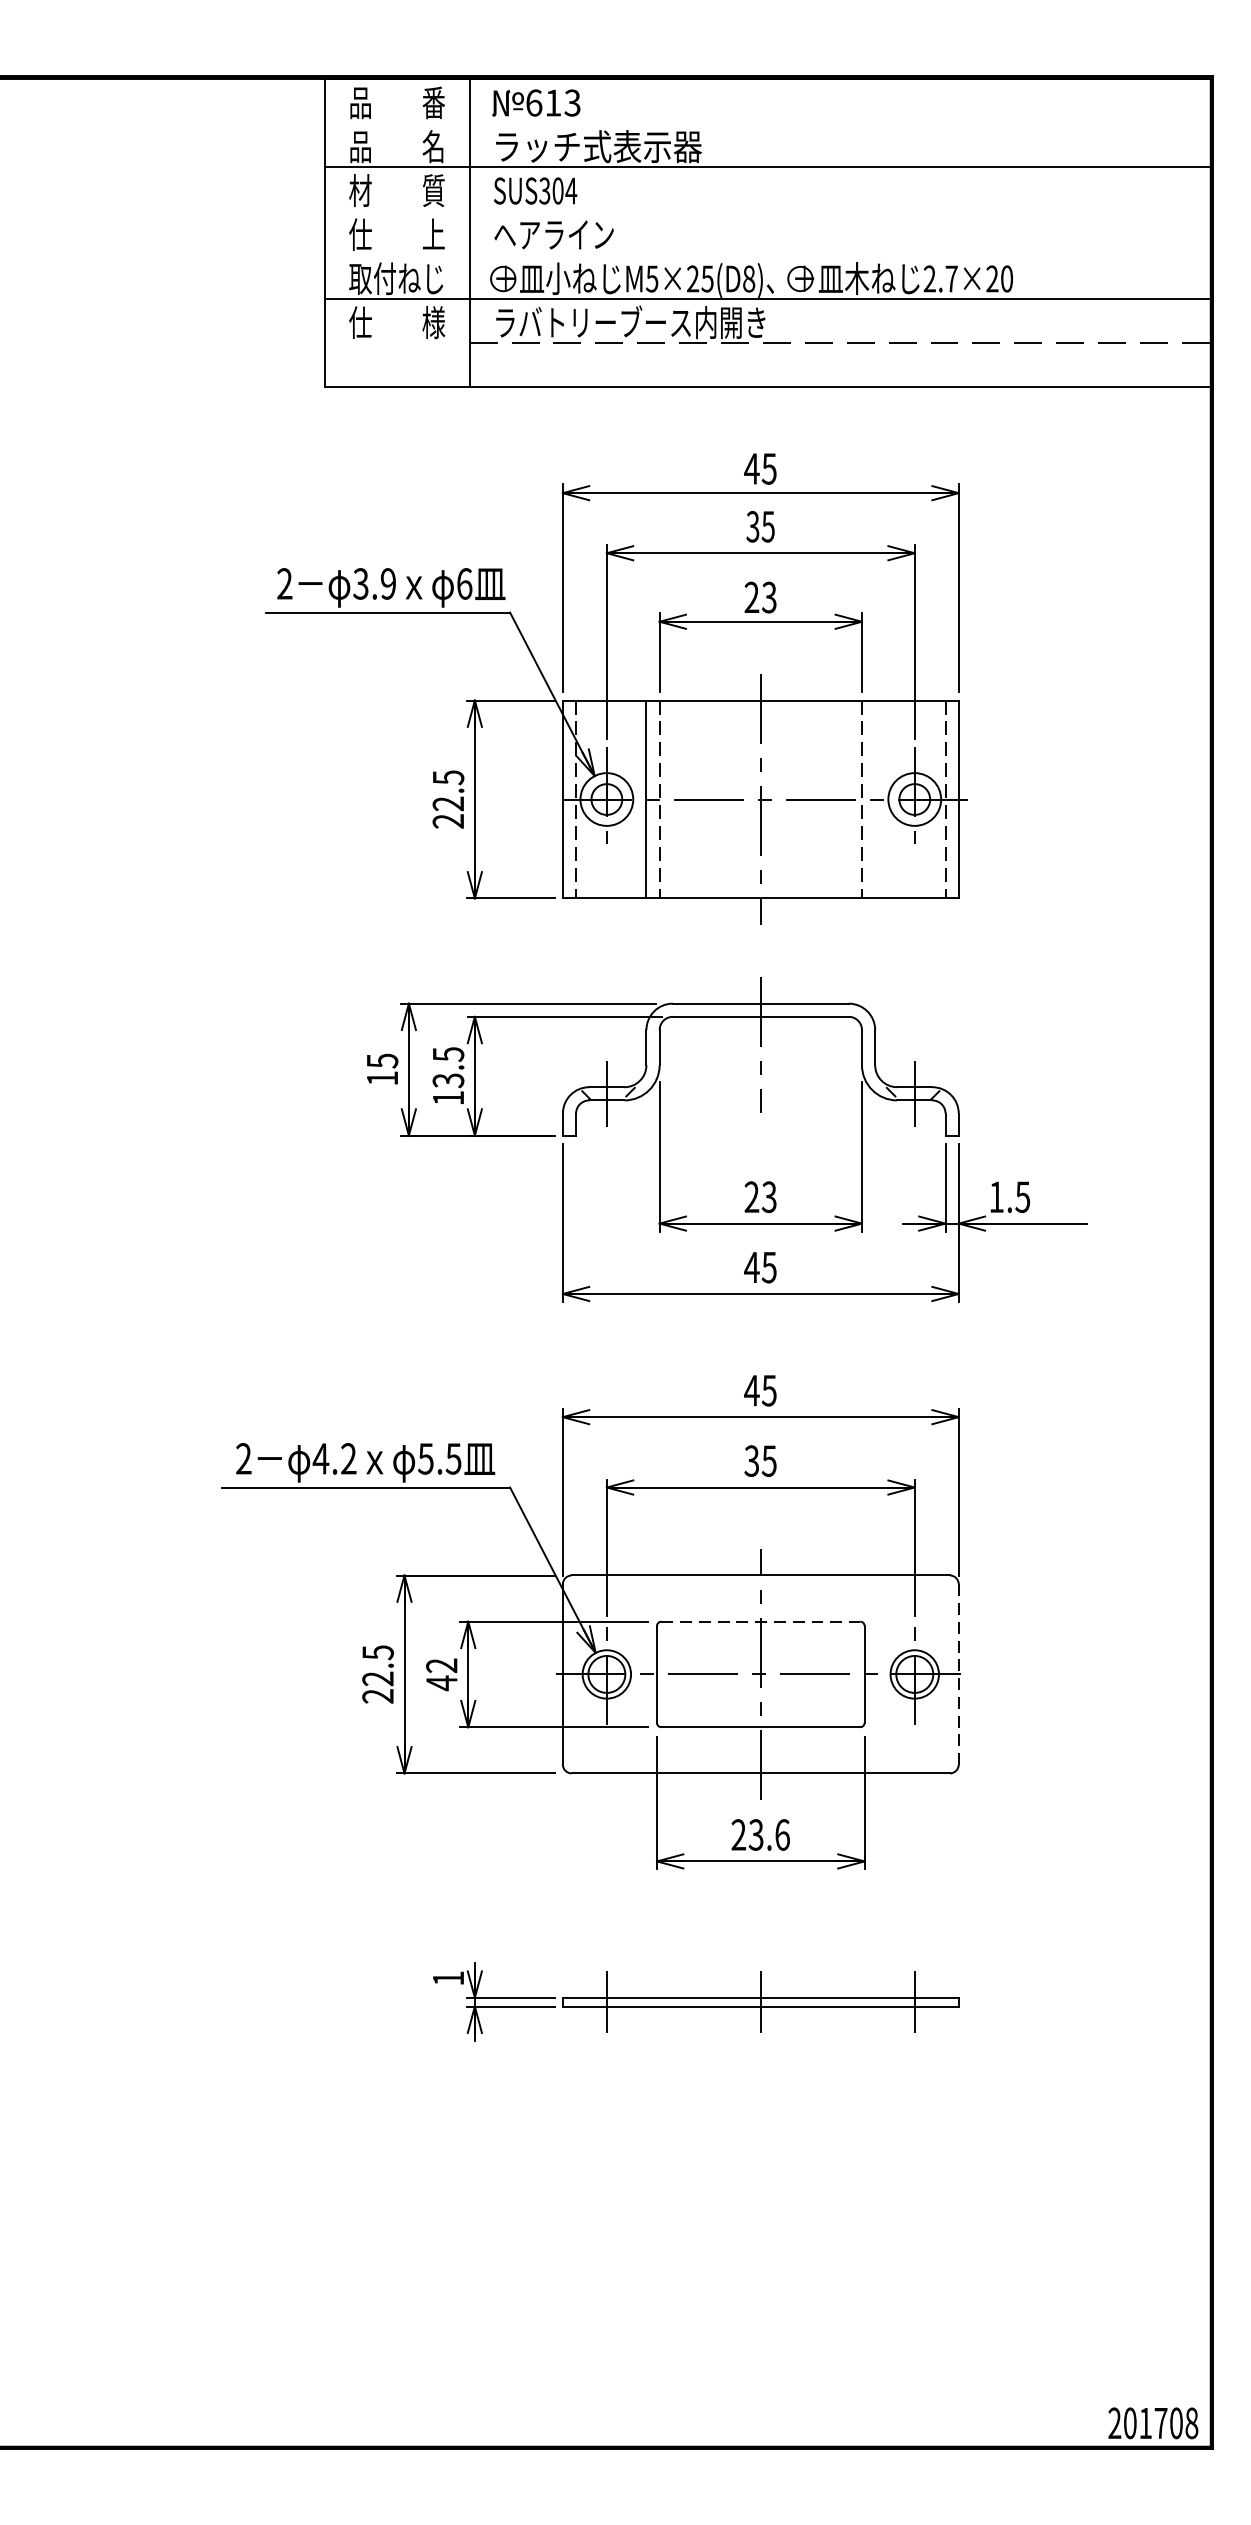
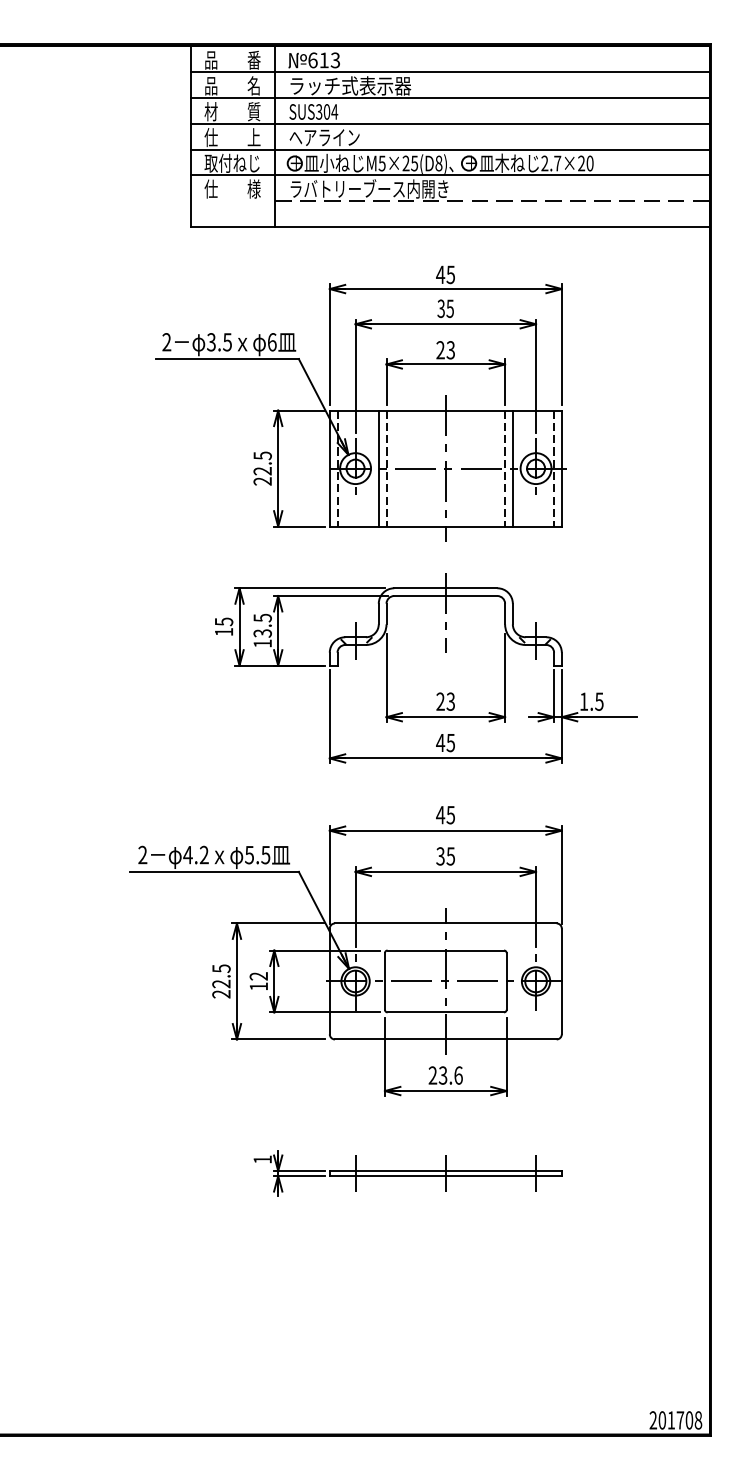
line: (767, 123) -> (449, 72), added
line: (767, 210) -> (449, 123), added
line: (767, 255) -> (449, 149), added
text: (388, 584) -> (227, 342), 3.9 -> 3.5
line: (874, 799) -> (512, 468), added
line: (761, 1621) -> (446, 950), dashed -> solid
line: (958, 1674) -> (561, 981), dashed -> solid
text: (441, 1683) -> (258, 986), 42 -> 12

